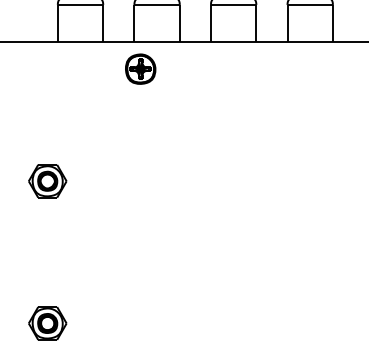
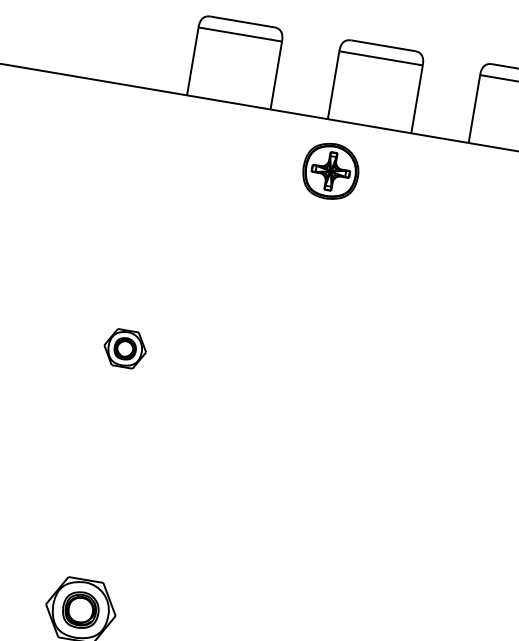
part: (47, 181) -> (124, 348), size x0.6

